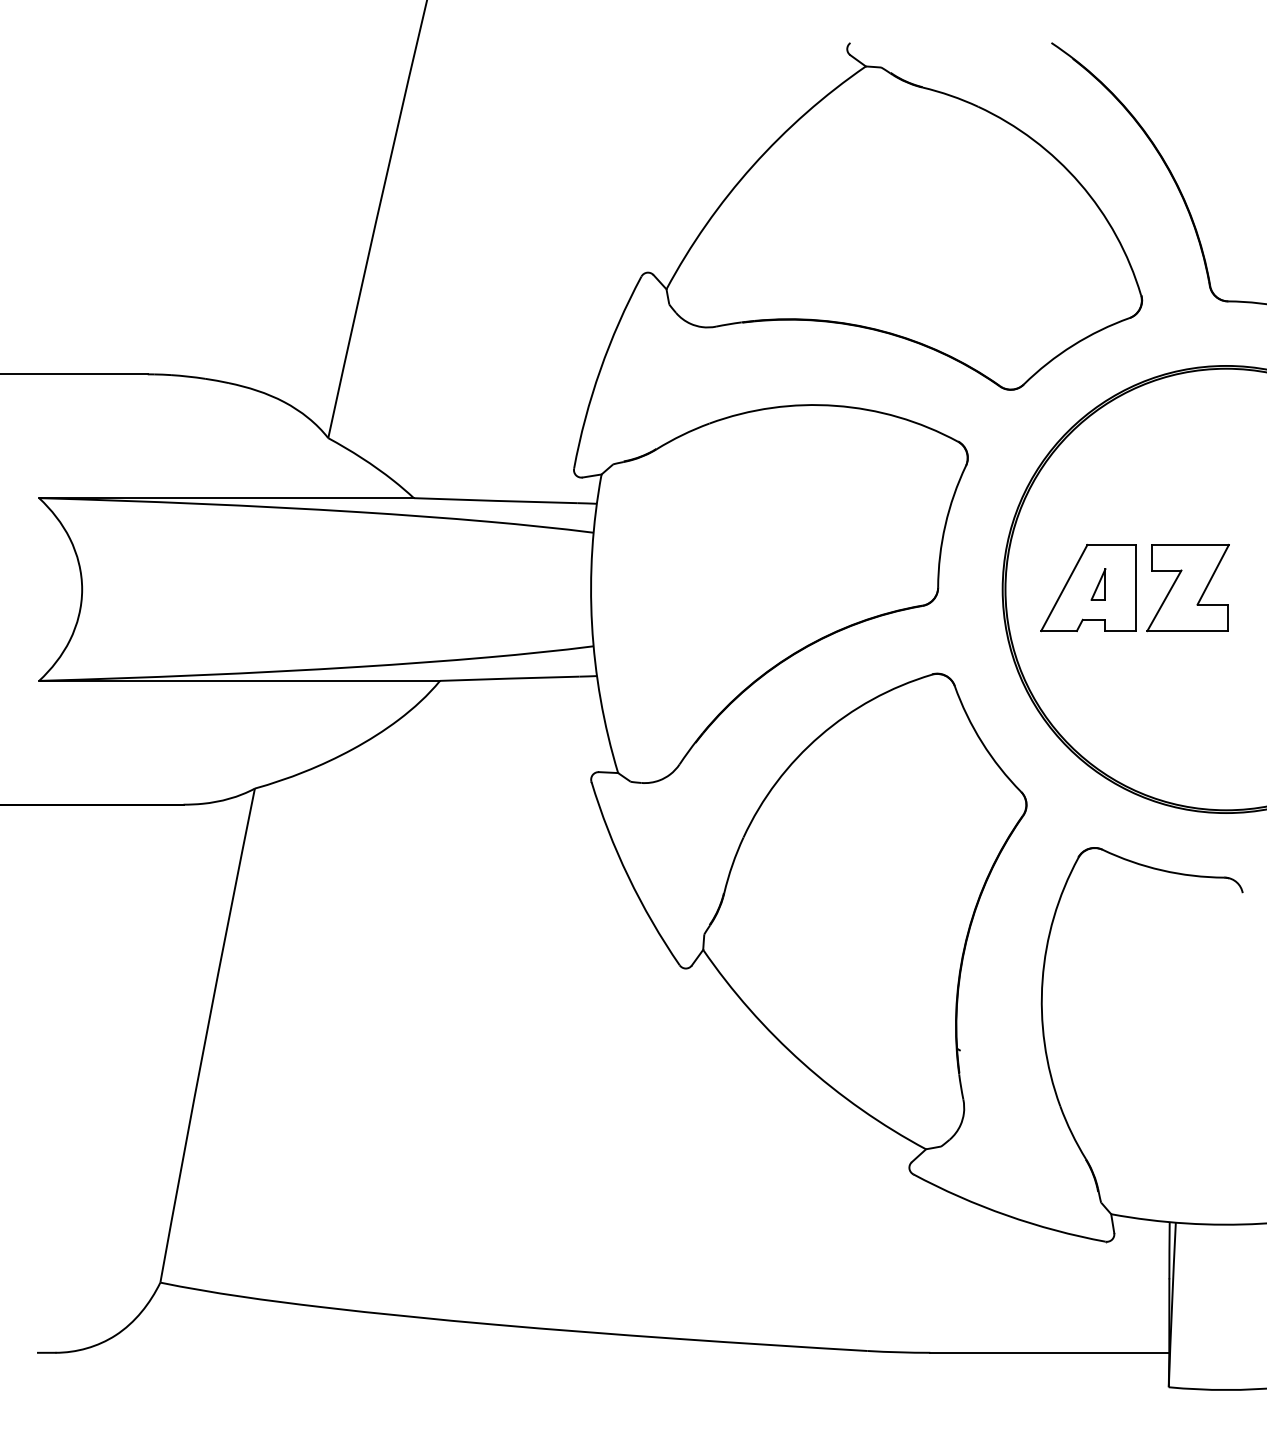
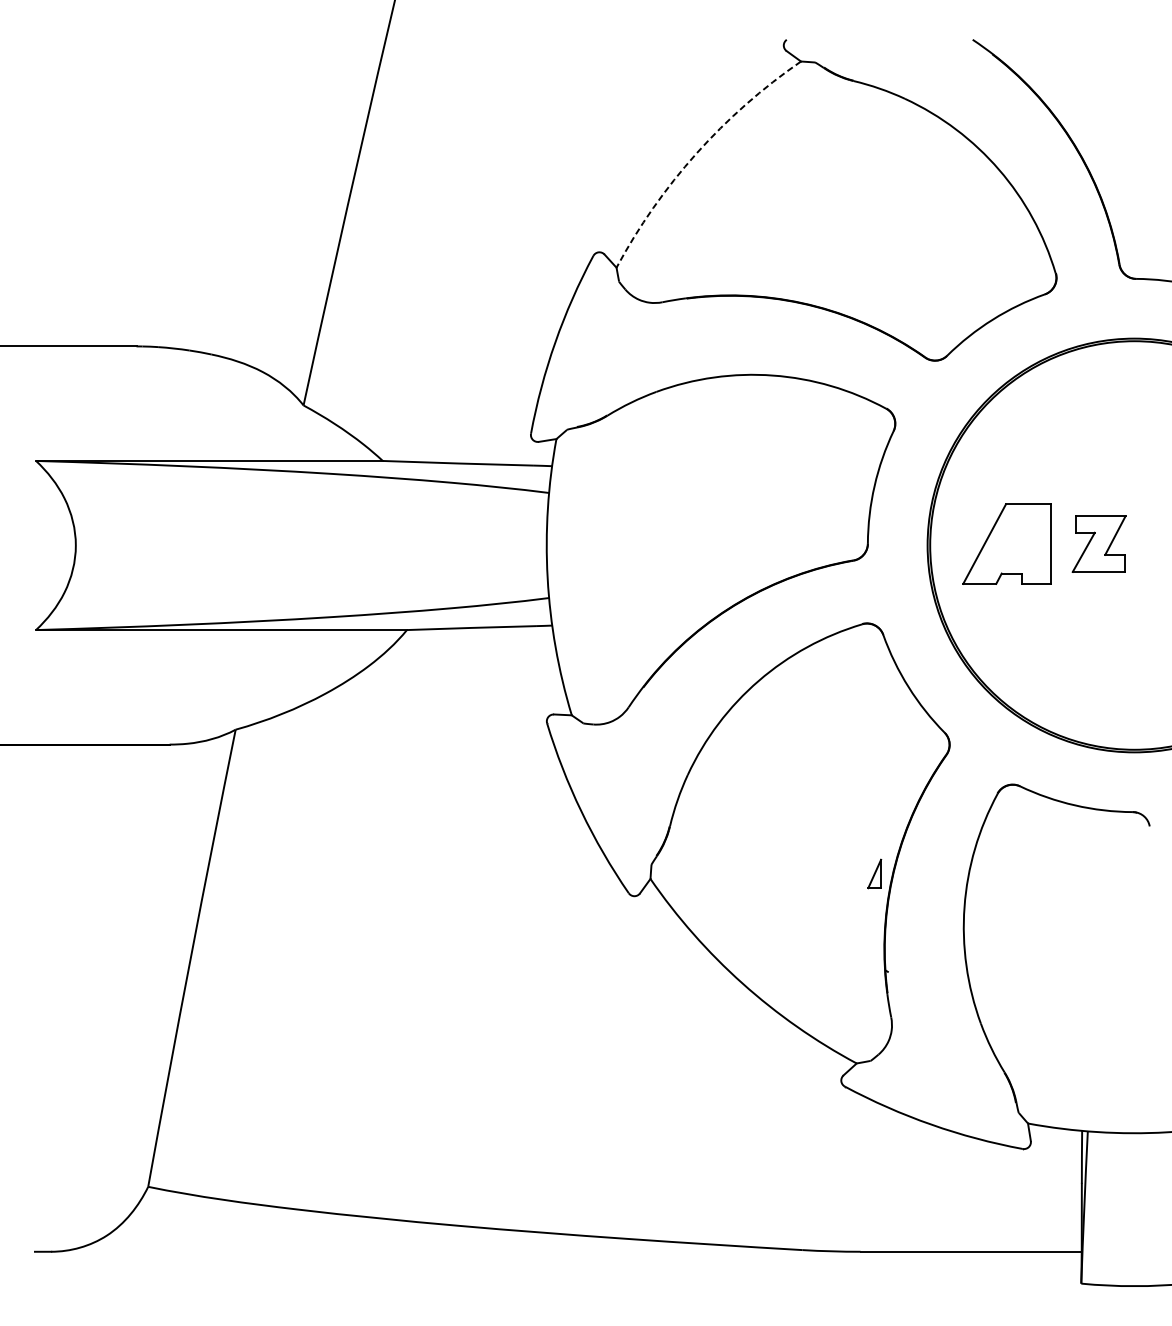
arc: (752, 165) -> (696, 153), solid -> dashed
part: (1098, 584) -> (874, 873), moved
part: (1187, 587) -> (1098, 543), size x0.7

